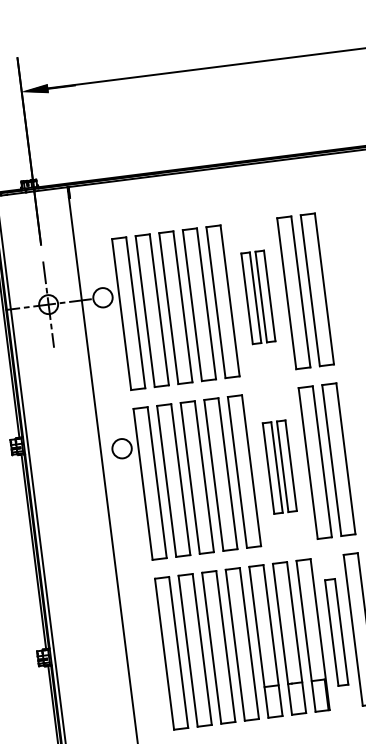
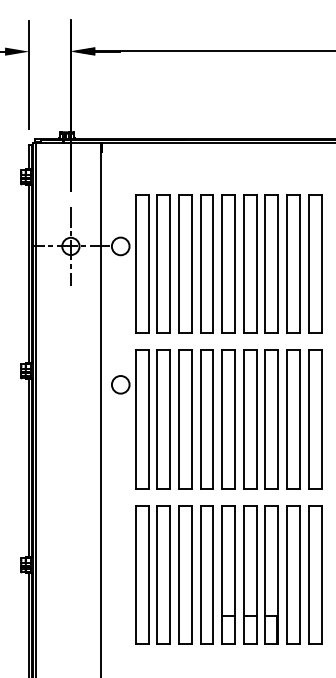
part: (257, 297) -> (260, 263), size x1.67
part: (279, 467) -> (260, 419), size x1.67
part: (336, 631) -> (293, 574), size x1.43

